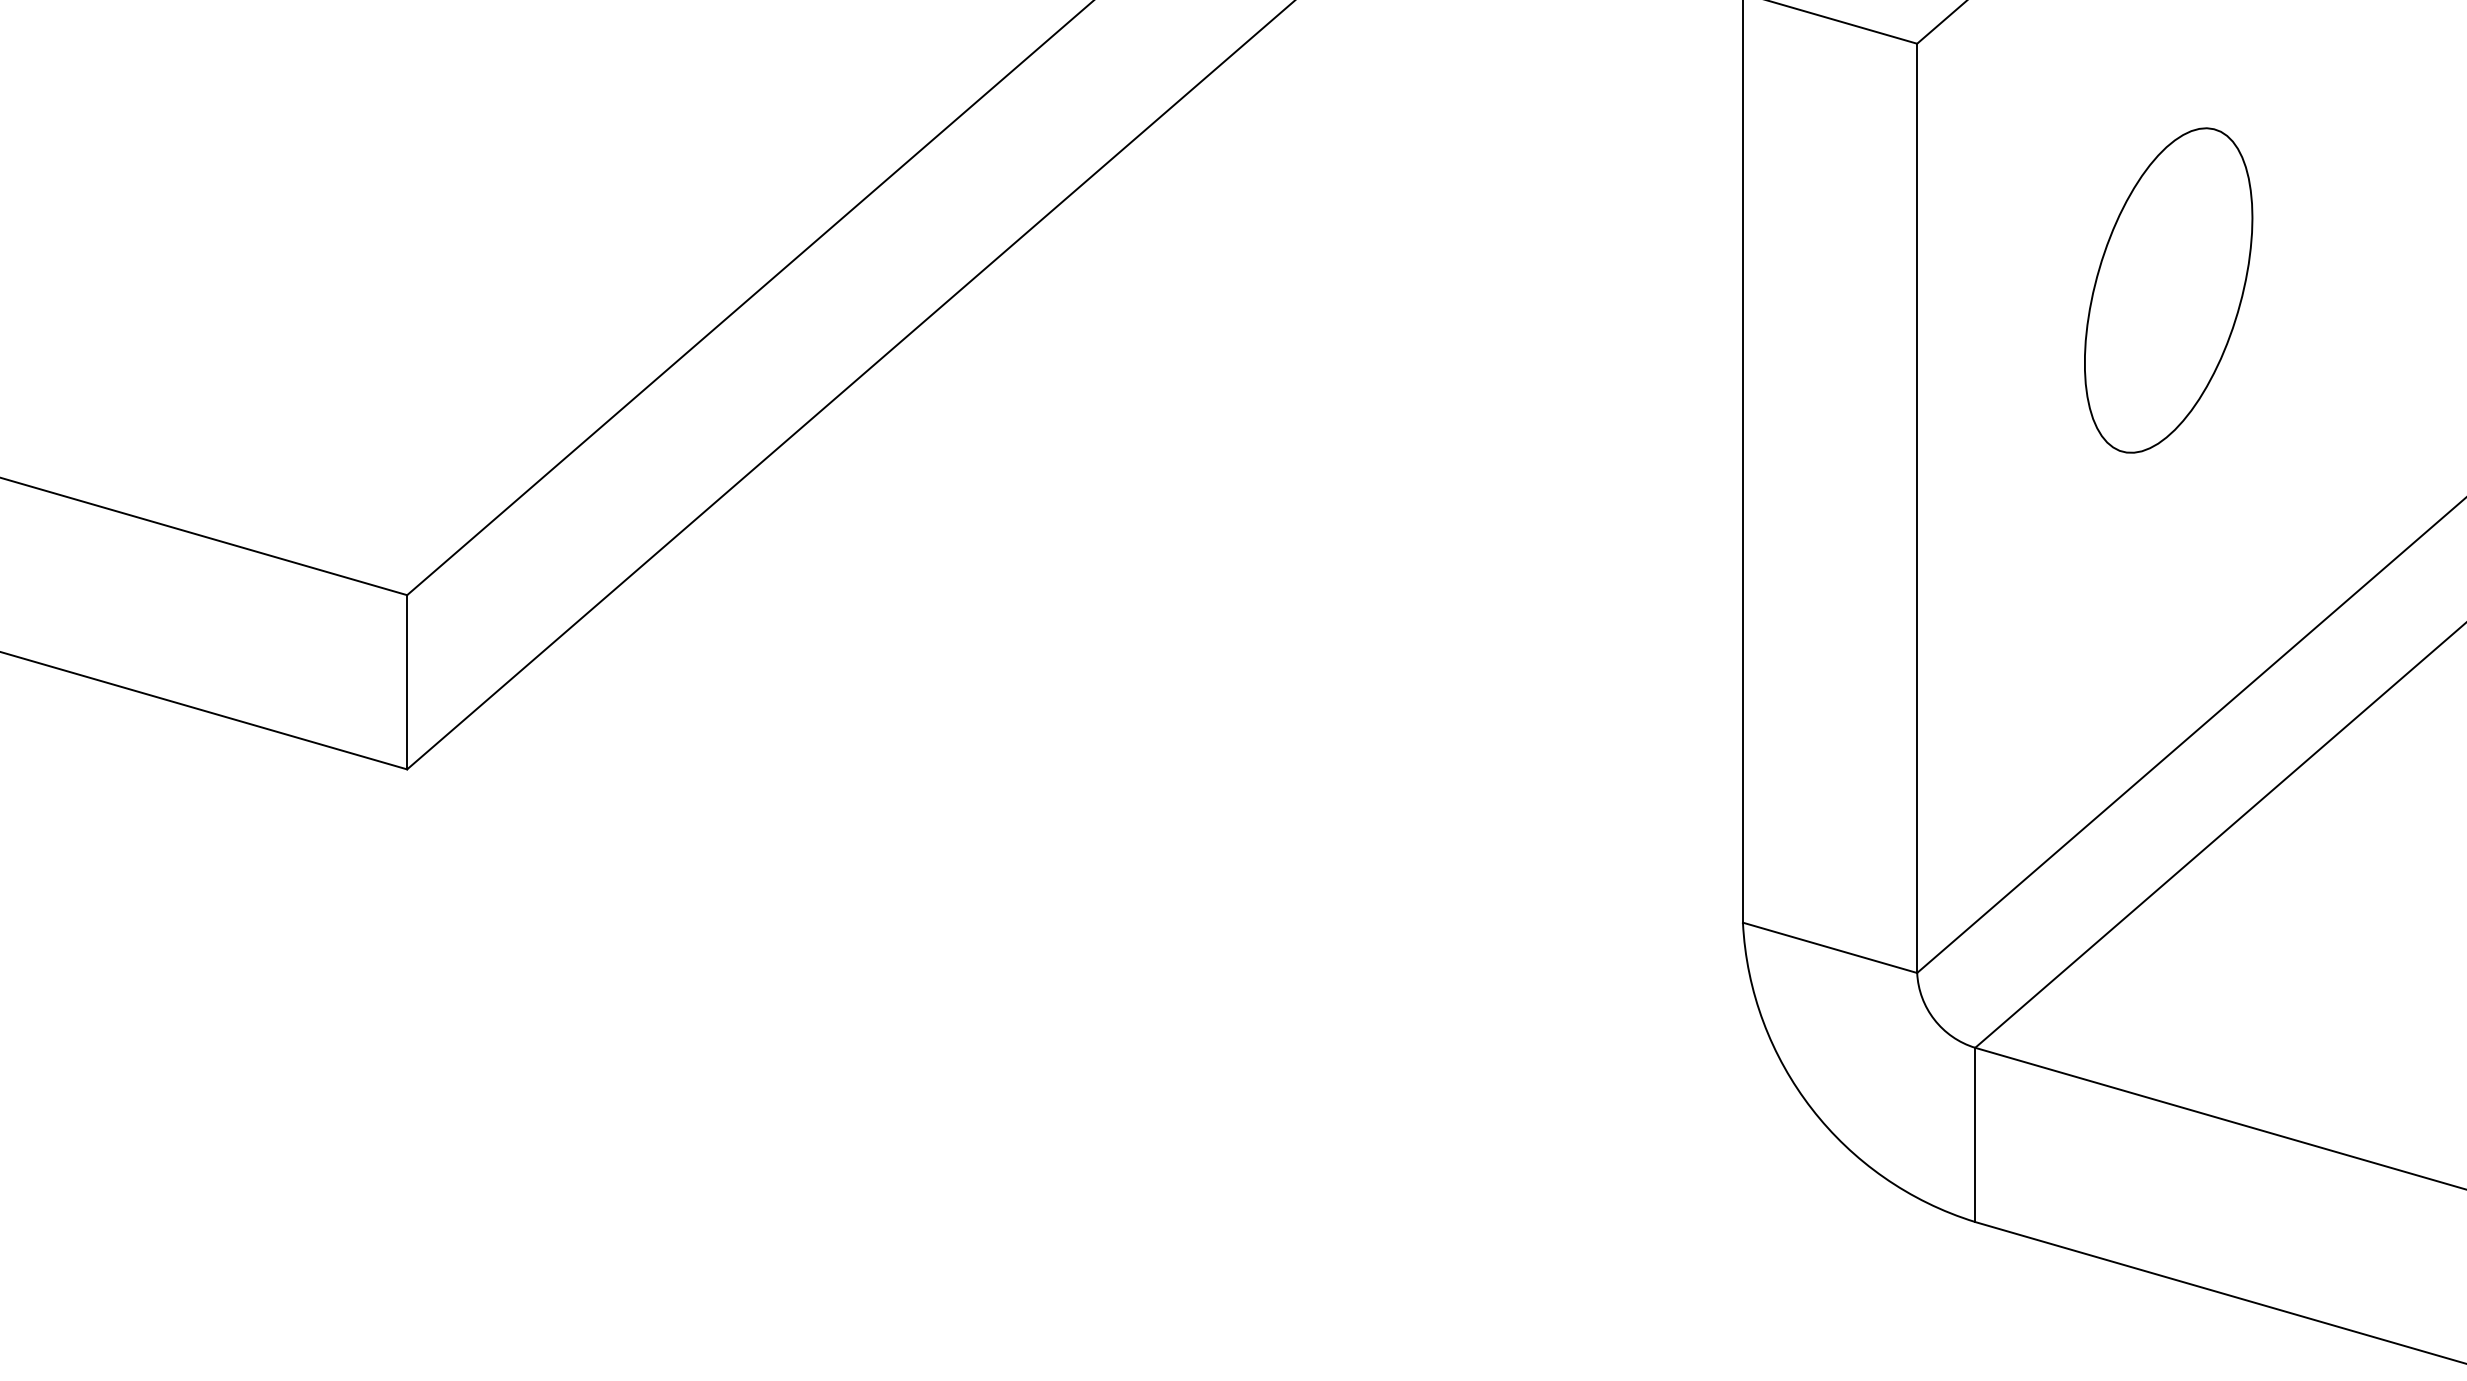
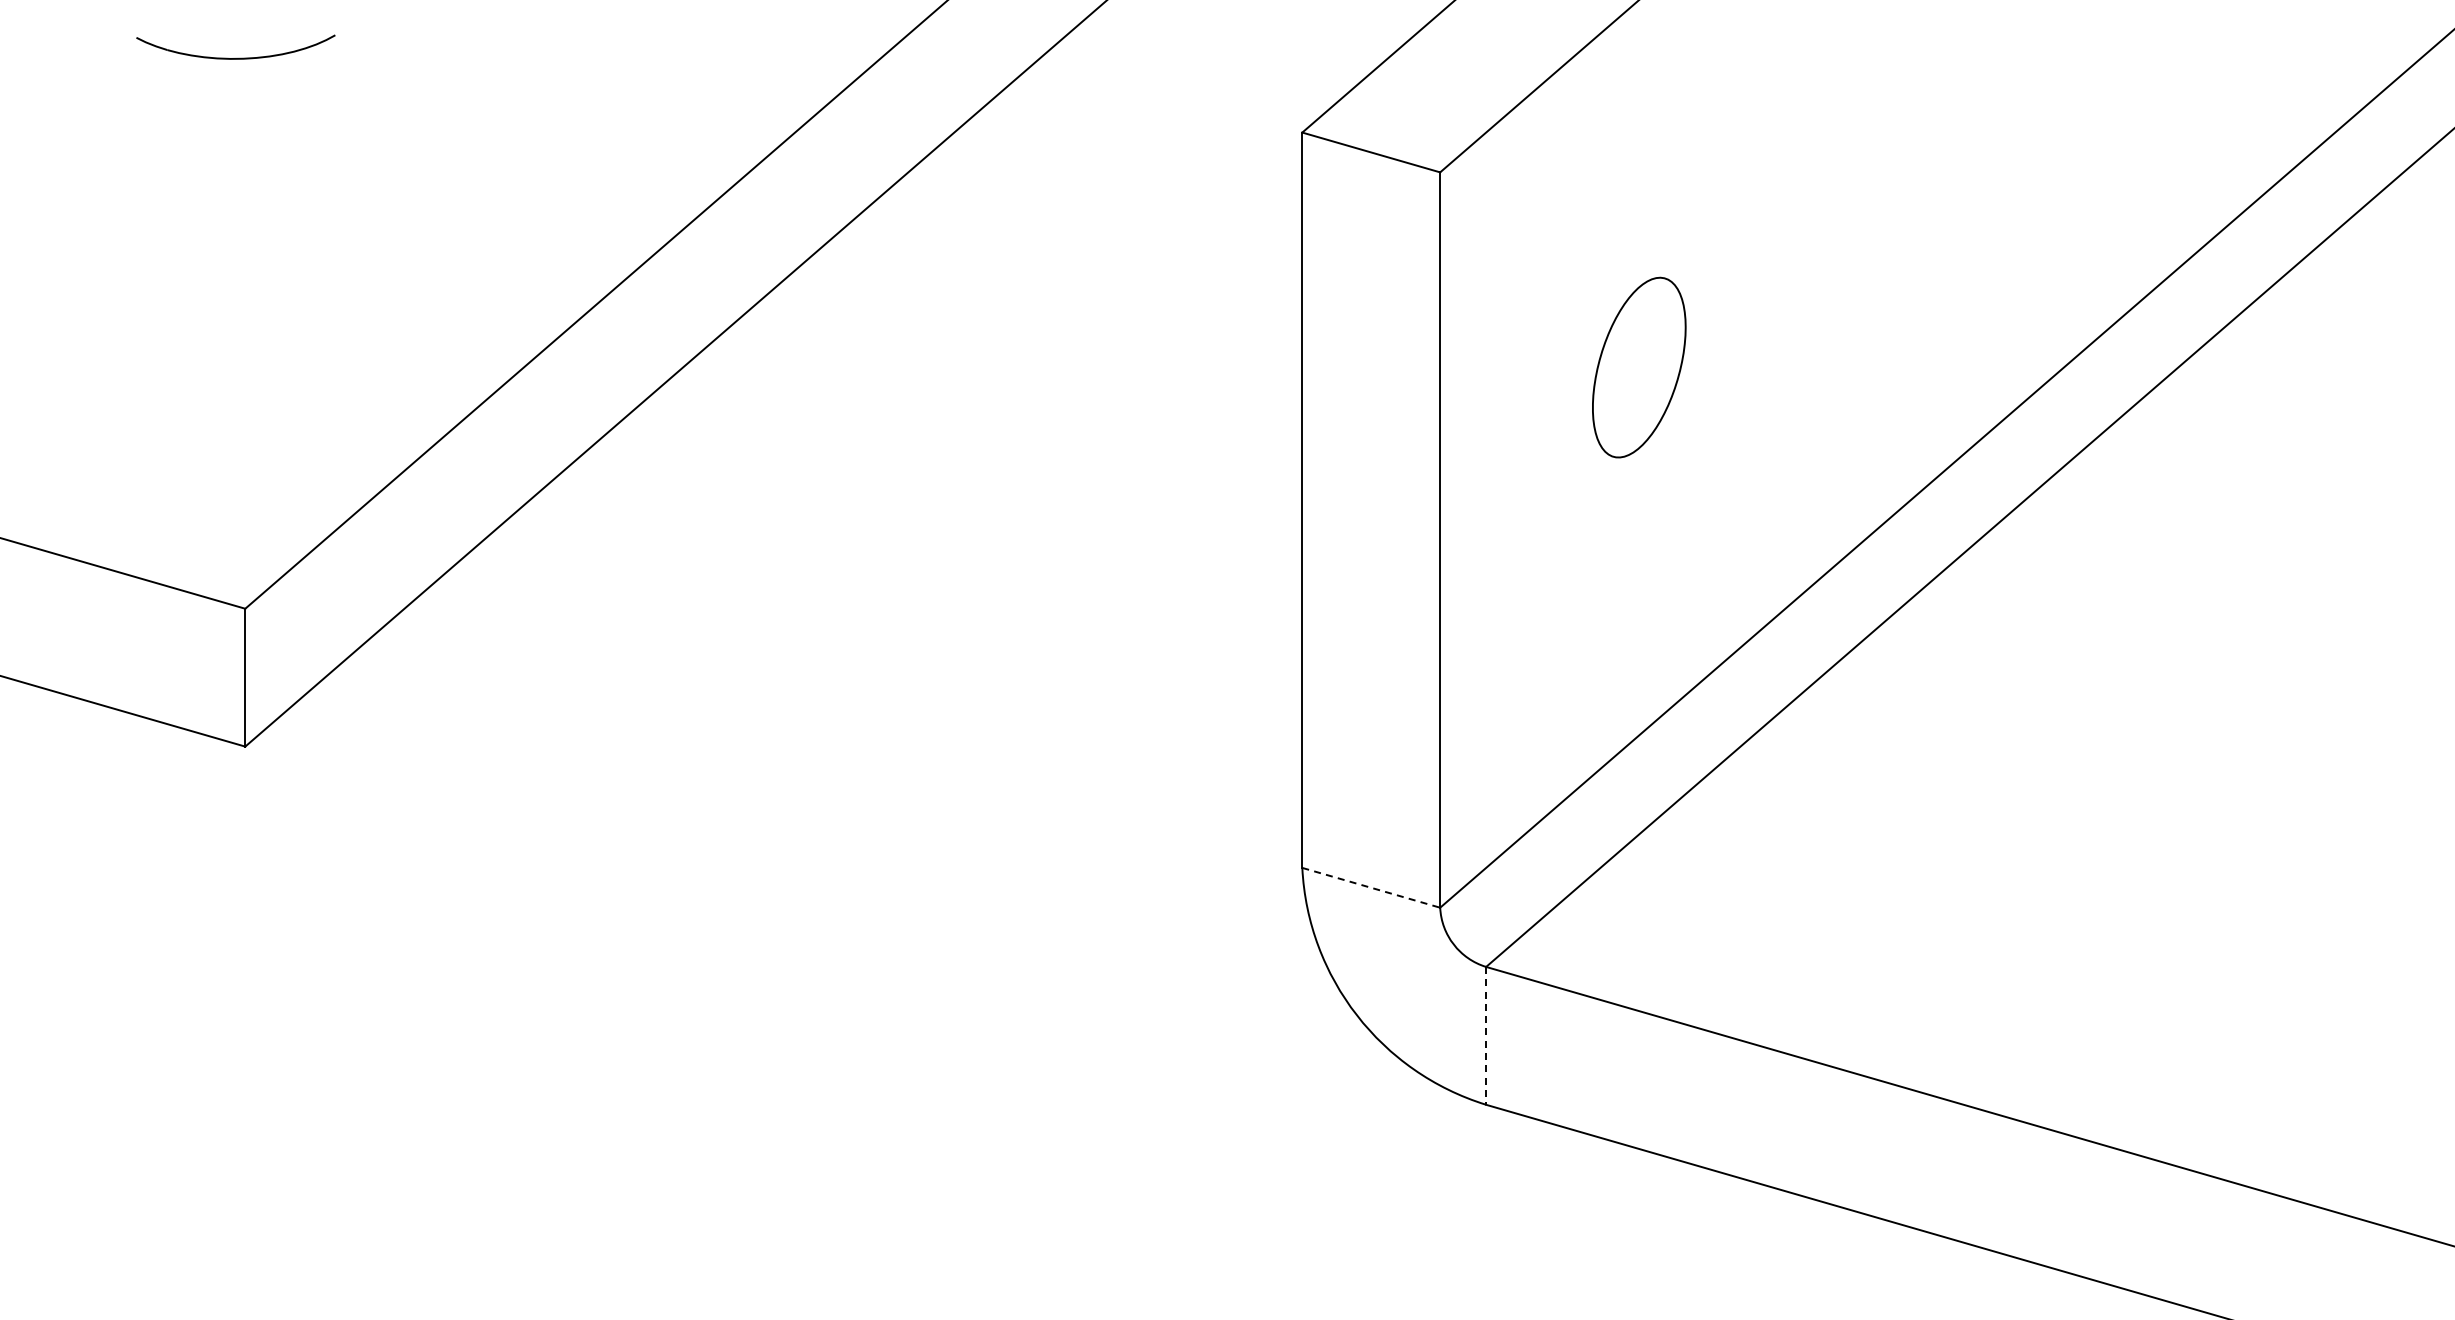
part: (2169, 290) -> (1639, 367), size x0.7
line: (1830, 947) -> (1371, 887), solid -> dashed
line: (1975, 1134) -> (1486, 1035), solid -> dashed

